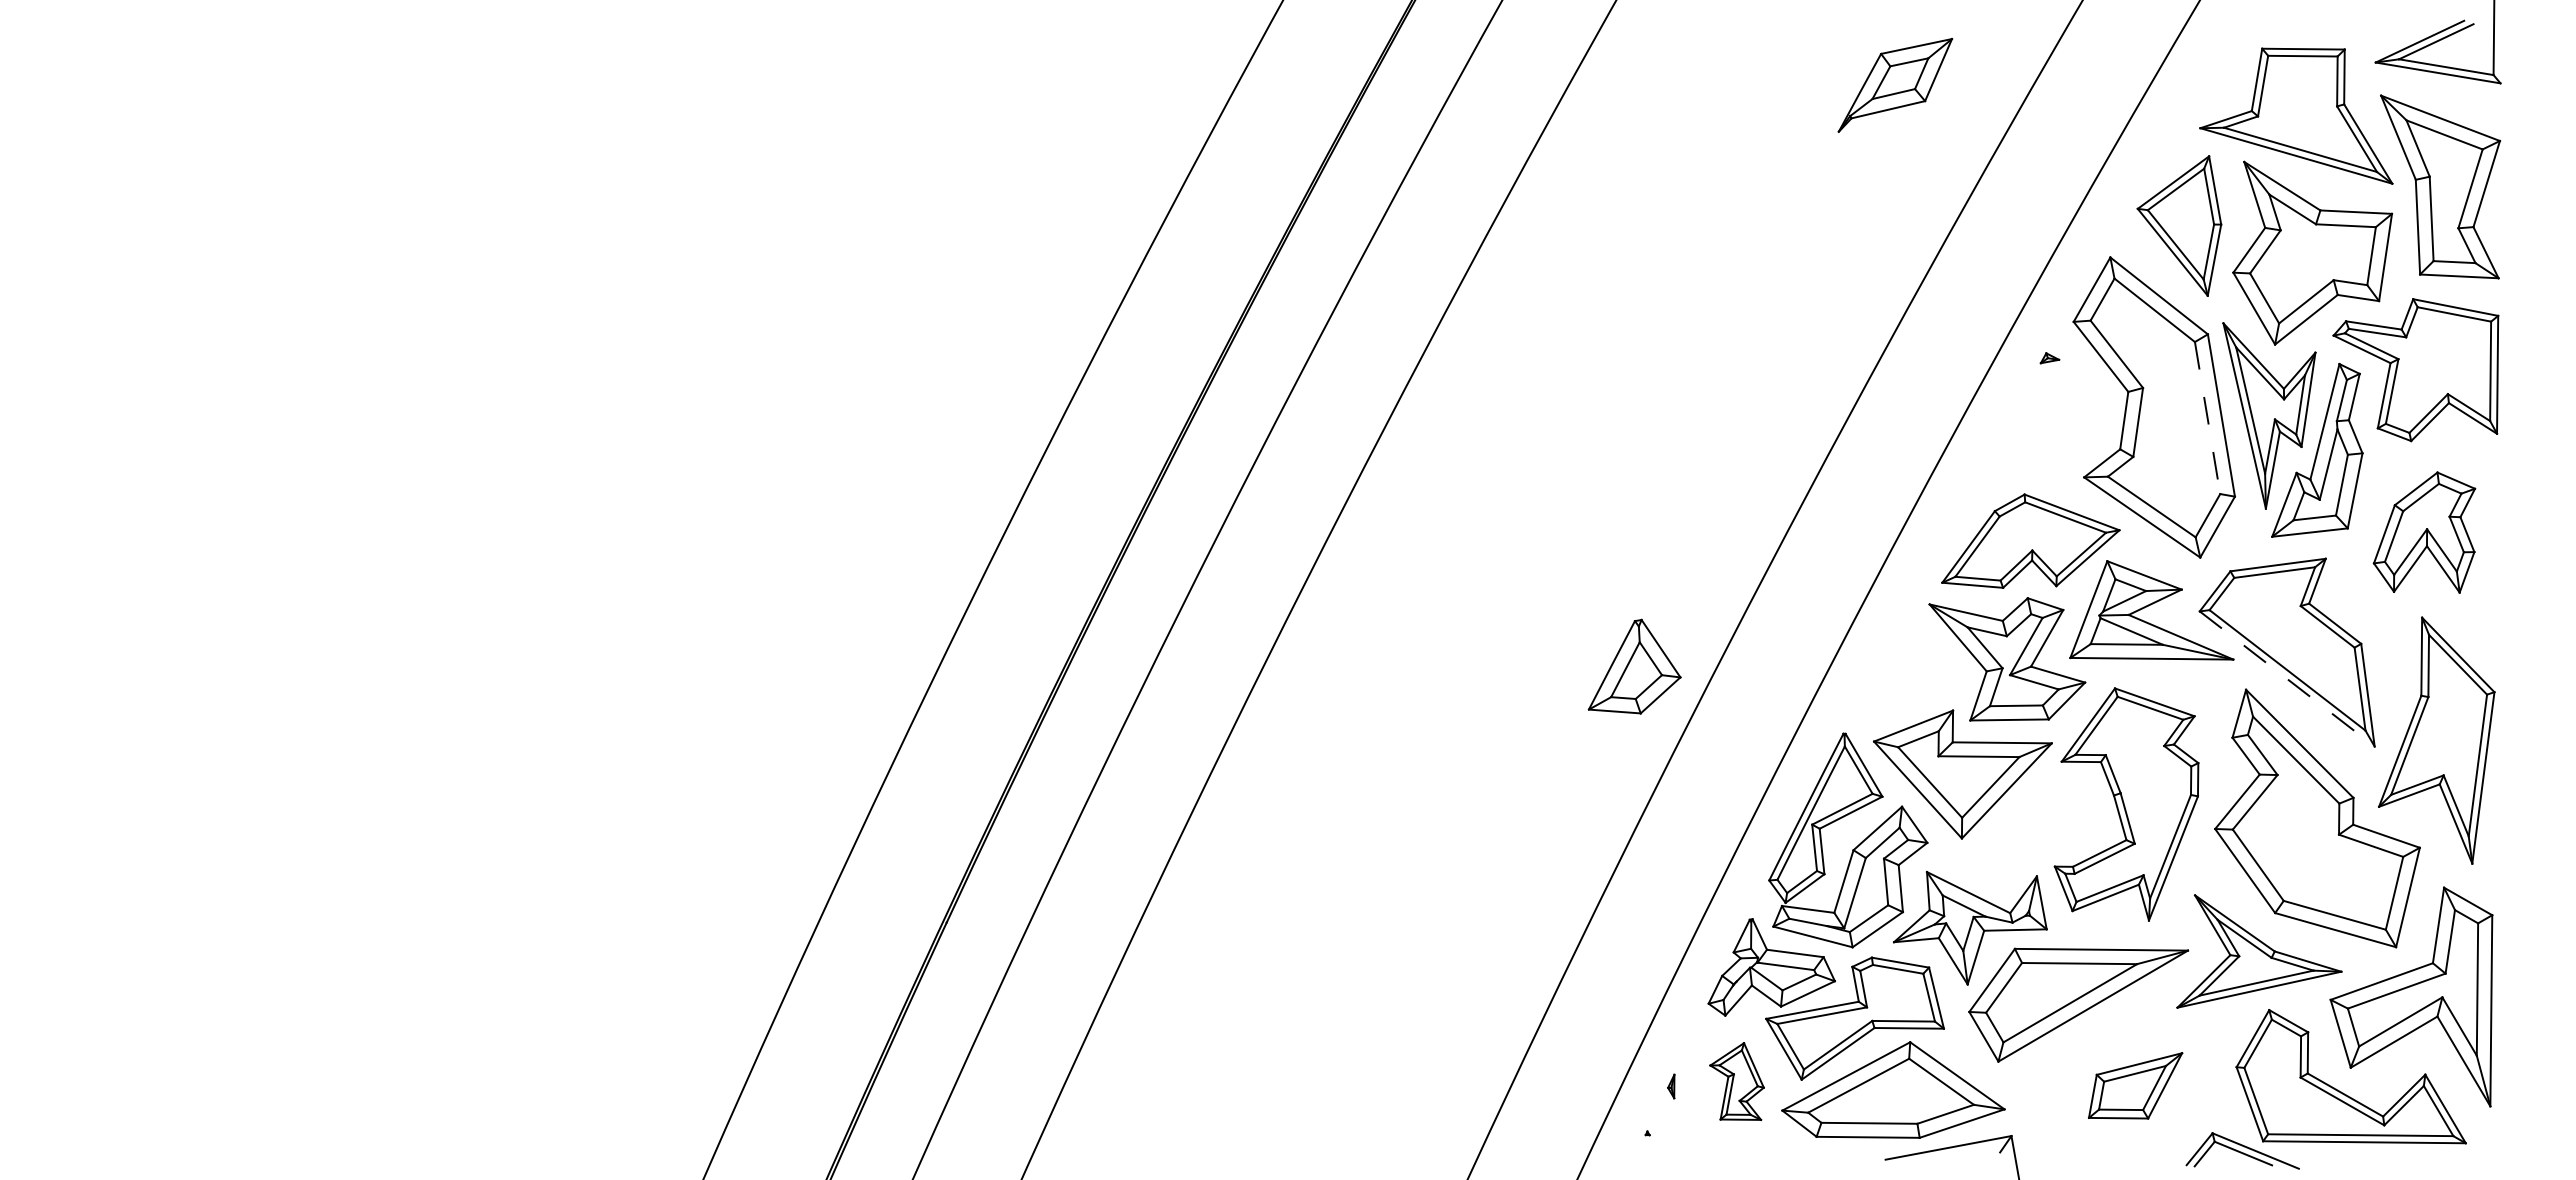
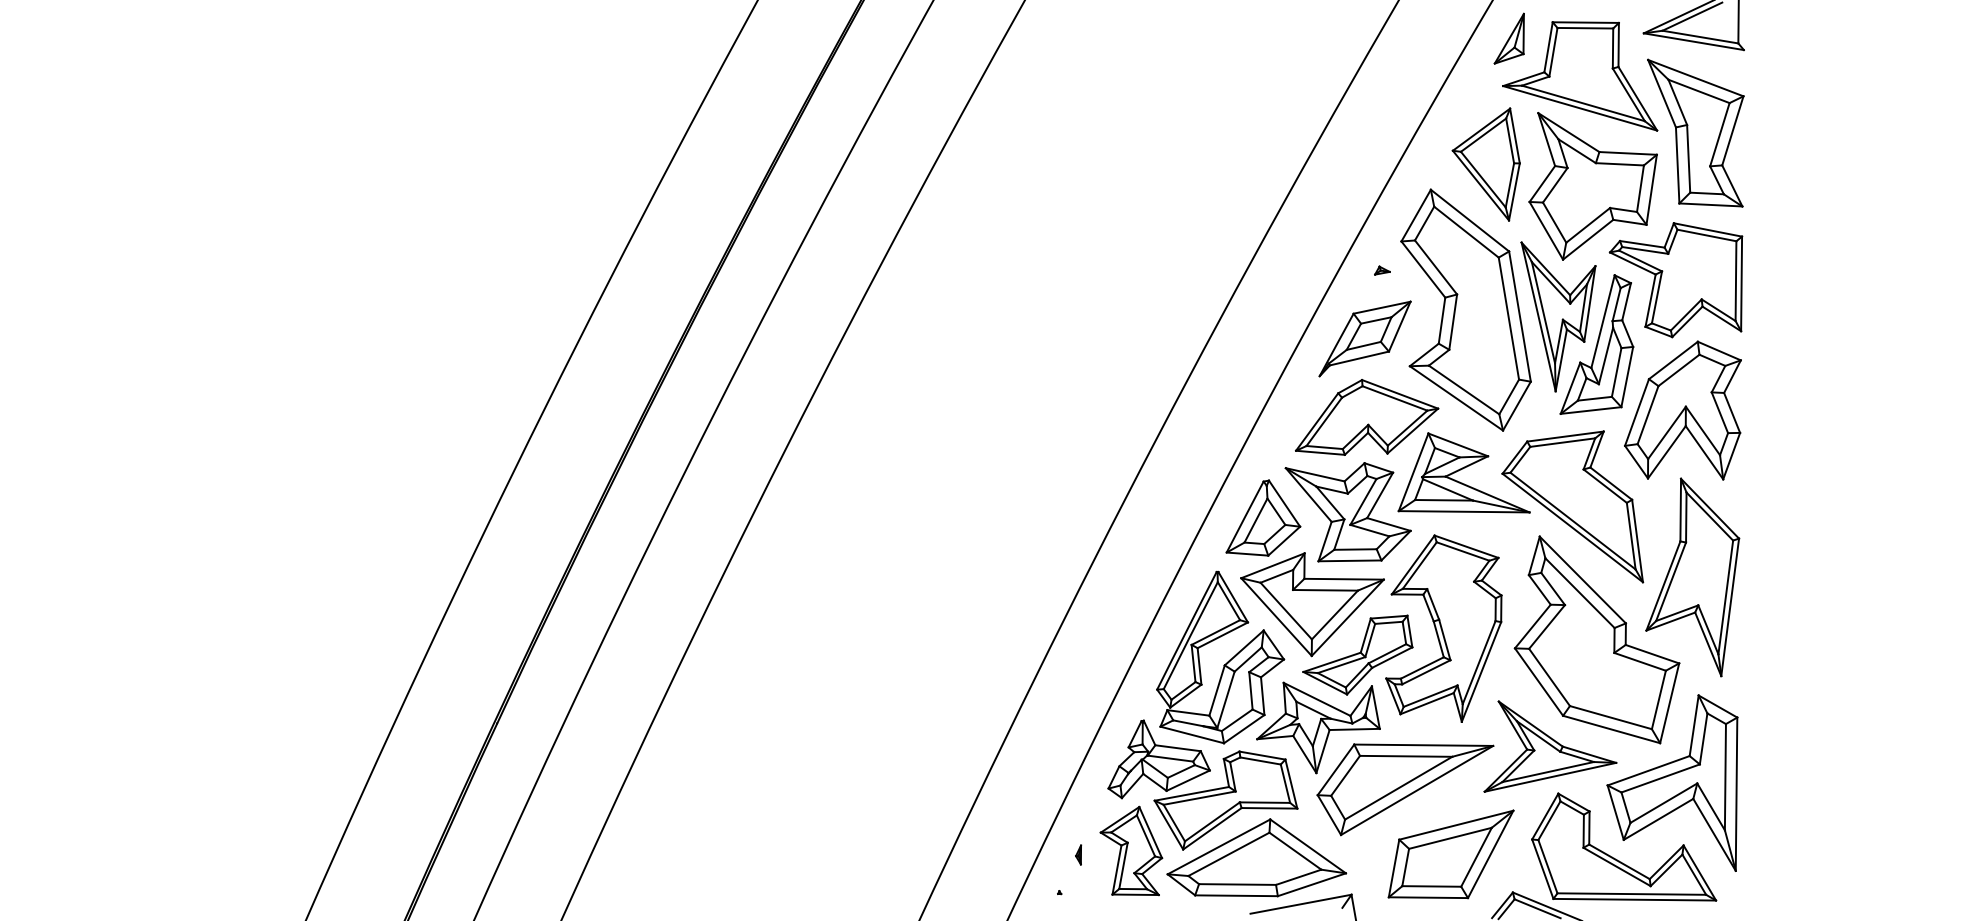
part: (2208, 69) -> (1509, 38), added
part: (1895, 85) -> (1365, 339), moved
line: (2207, 418) -> (1508, 318), dashed -> solid
part: (2424, 532) -> (1682, 410), size x1.43
part: (1634, 666) -> (1263, 517), moved
line: (2287, 678) -> (1573, 527), dashed -> solid
part: (2019, 837) -> (1357, 655), added
part: (1736, 1081) -> (1130, 850), size x1.43
part: (2135, 1085) -> (1451, 854), size x1.67

